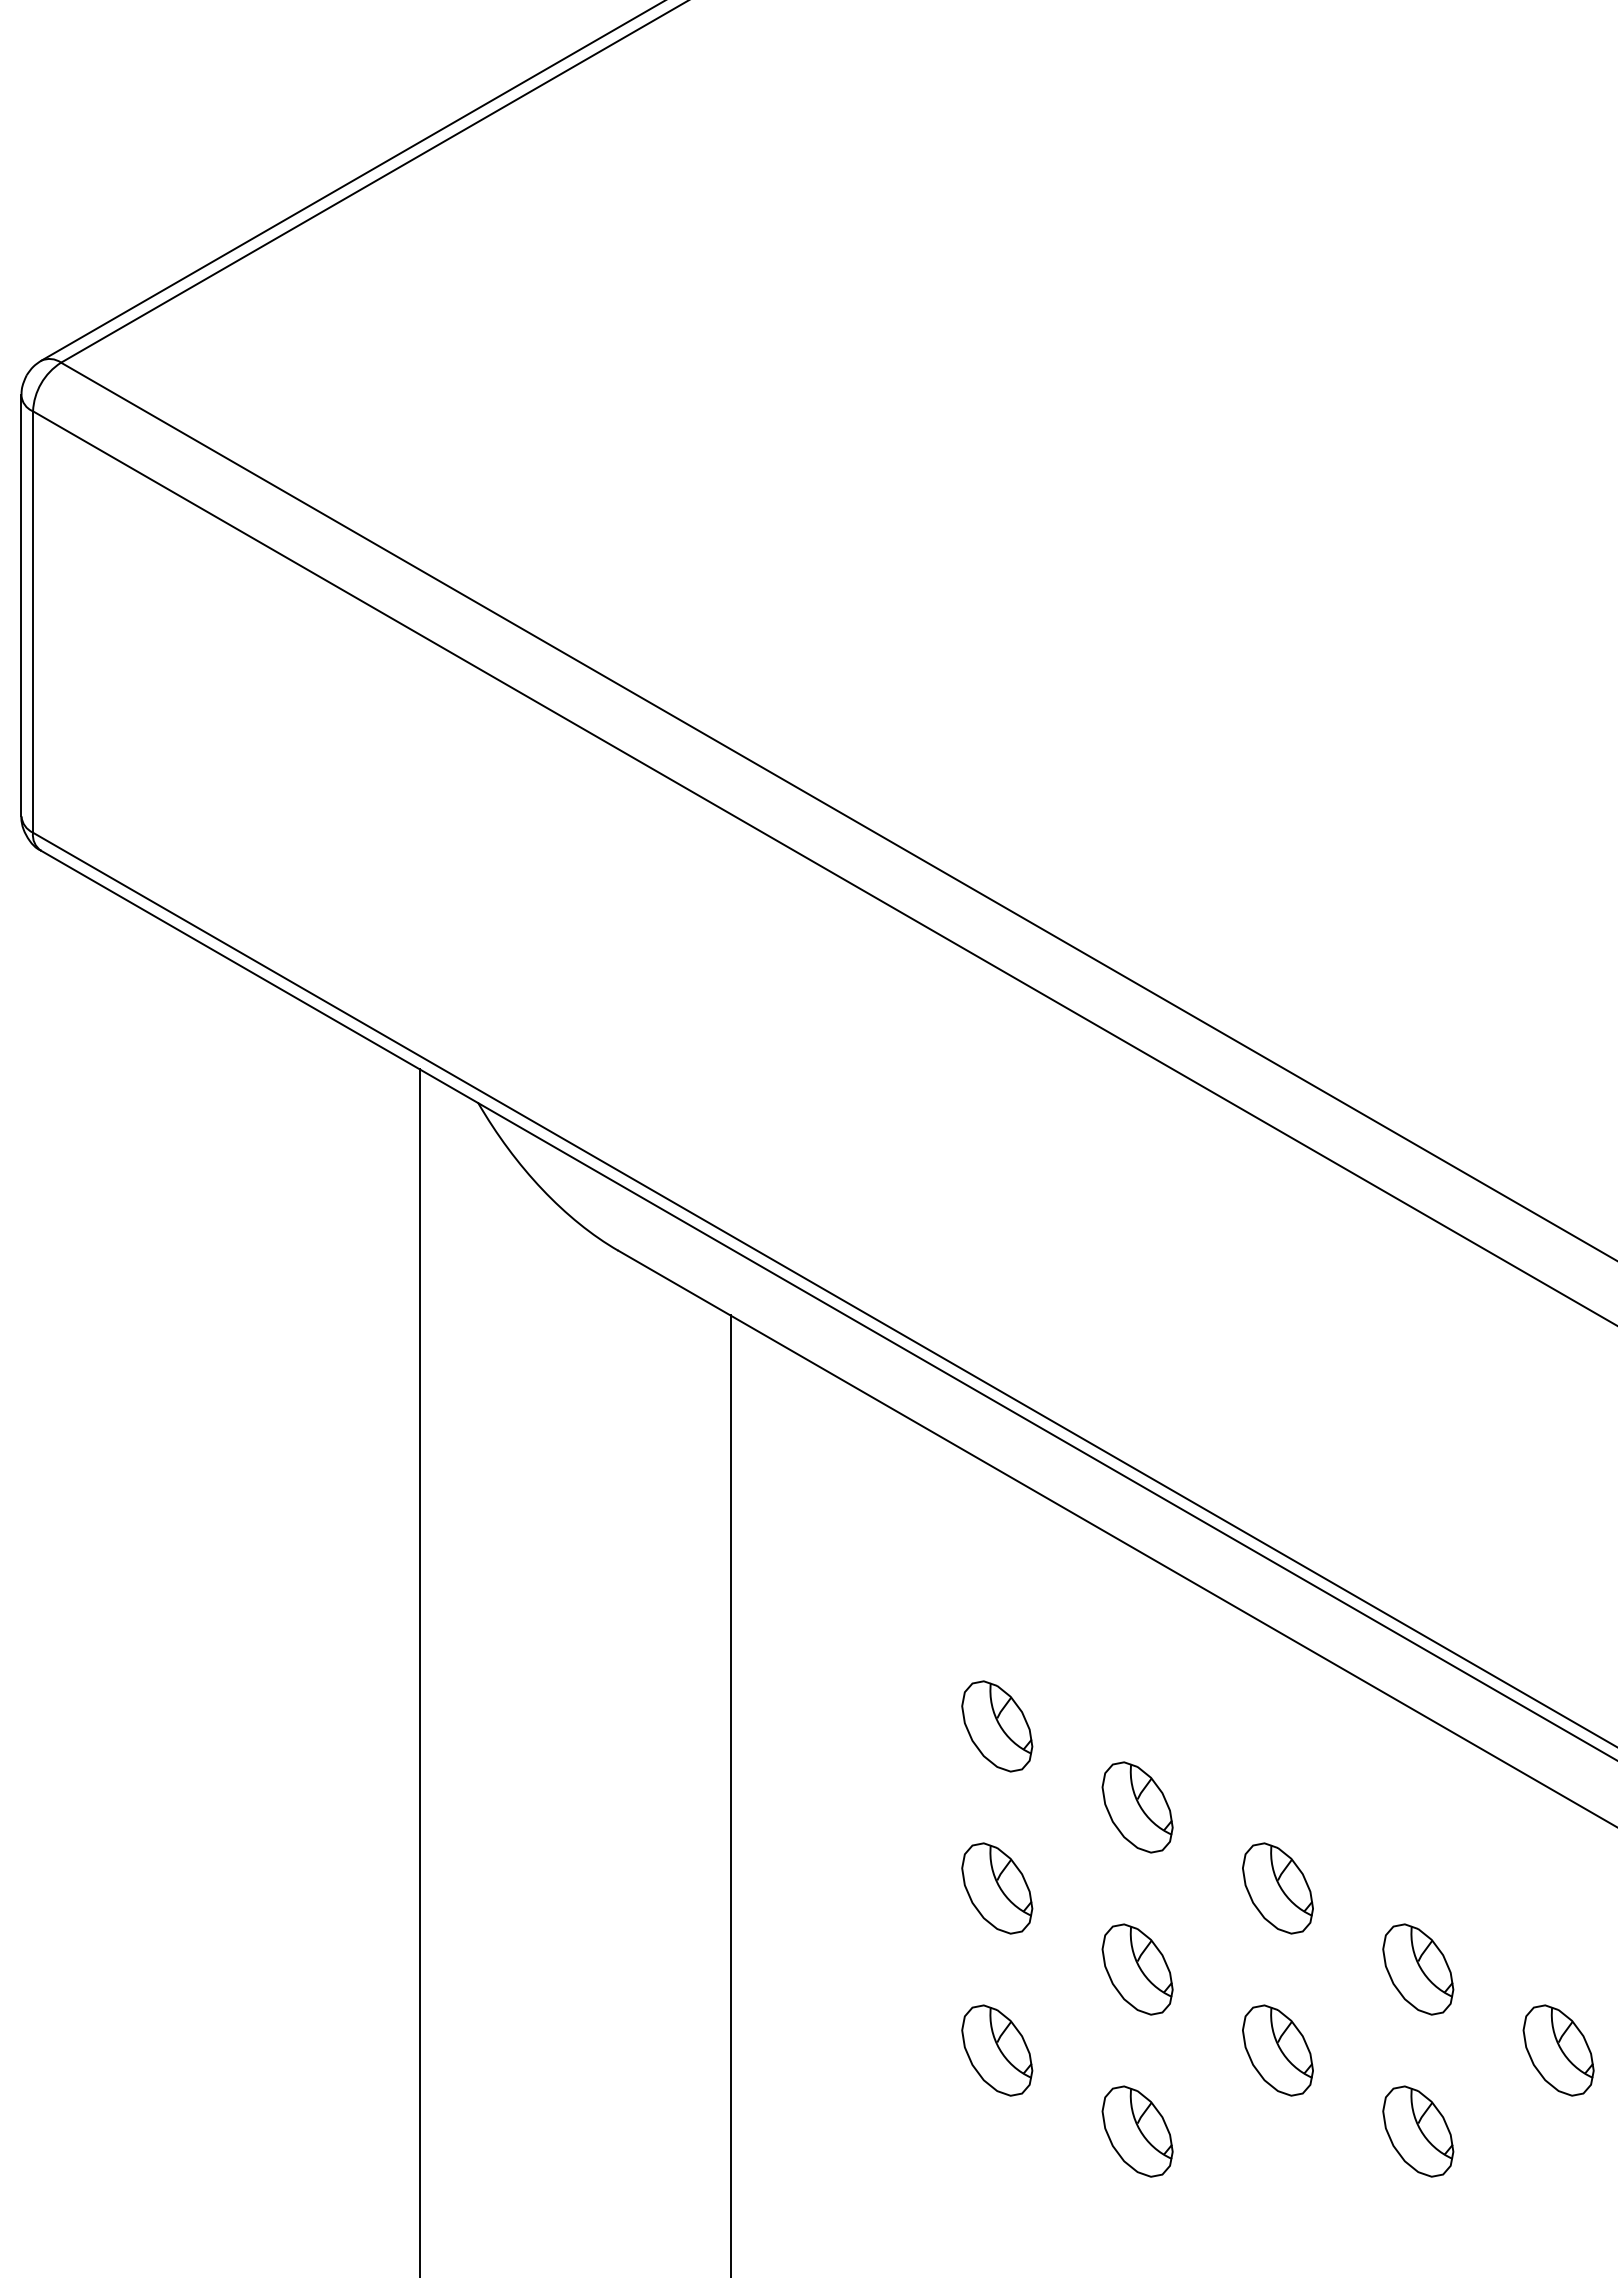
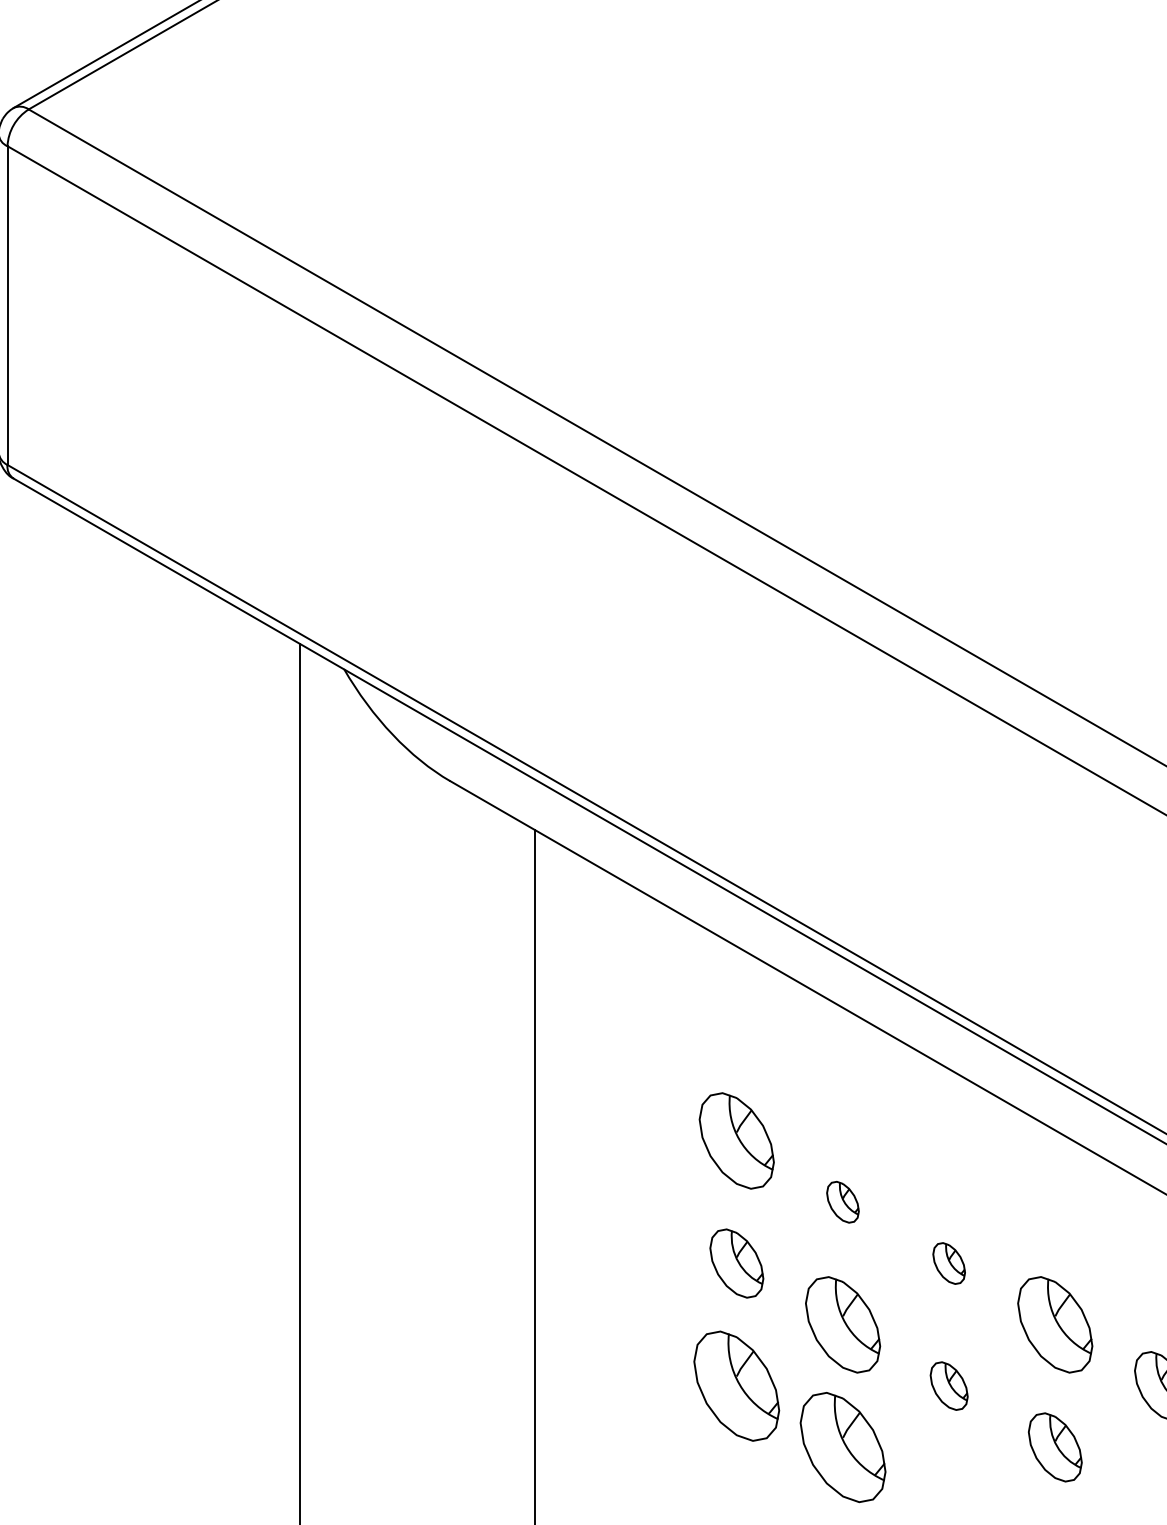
part: (997, 1726) -> (737, 1141), size x1.4
part: (1137, 1807) -> (842, 1202), size x0.6
part: (1277, 1888) -> (948, 1263), size x0.6
part: (1137, 1969) -> (842, 1324), size x1.4
part: (1418, 1969) -> (1055, 1324), size x1.4
part: (997, 2050) -> (737, 1386), size x1.6
part: (1277, 2050) -> (948, 1386), size x0.7
part: (1137, 2131) -> (842, 1447), size x1.6

